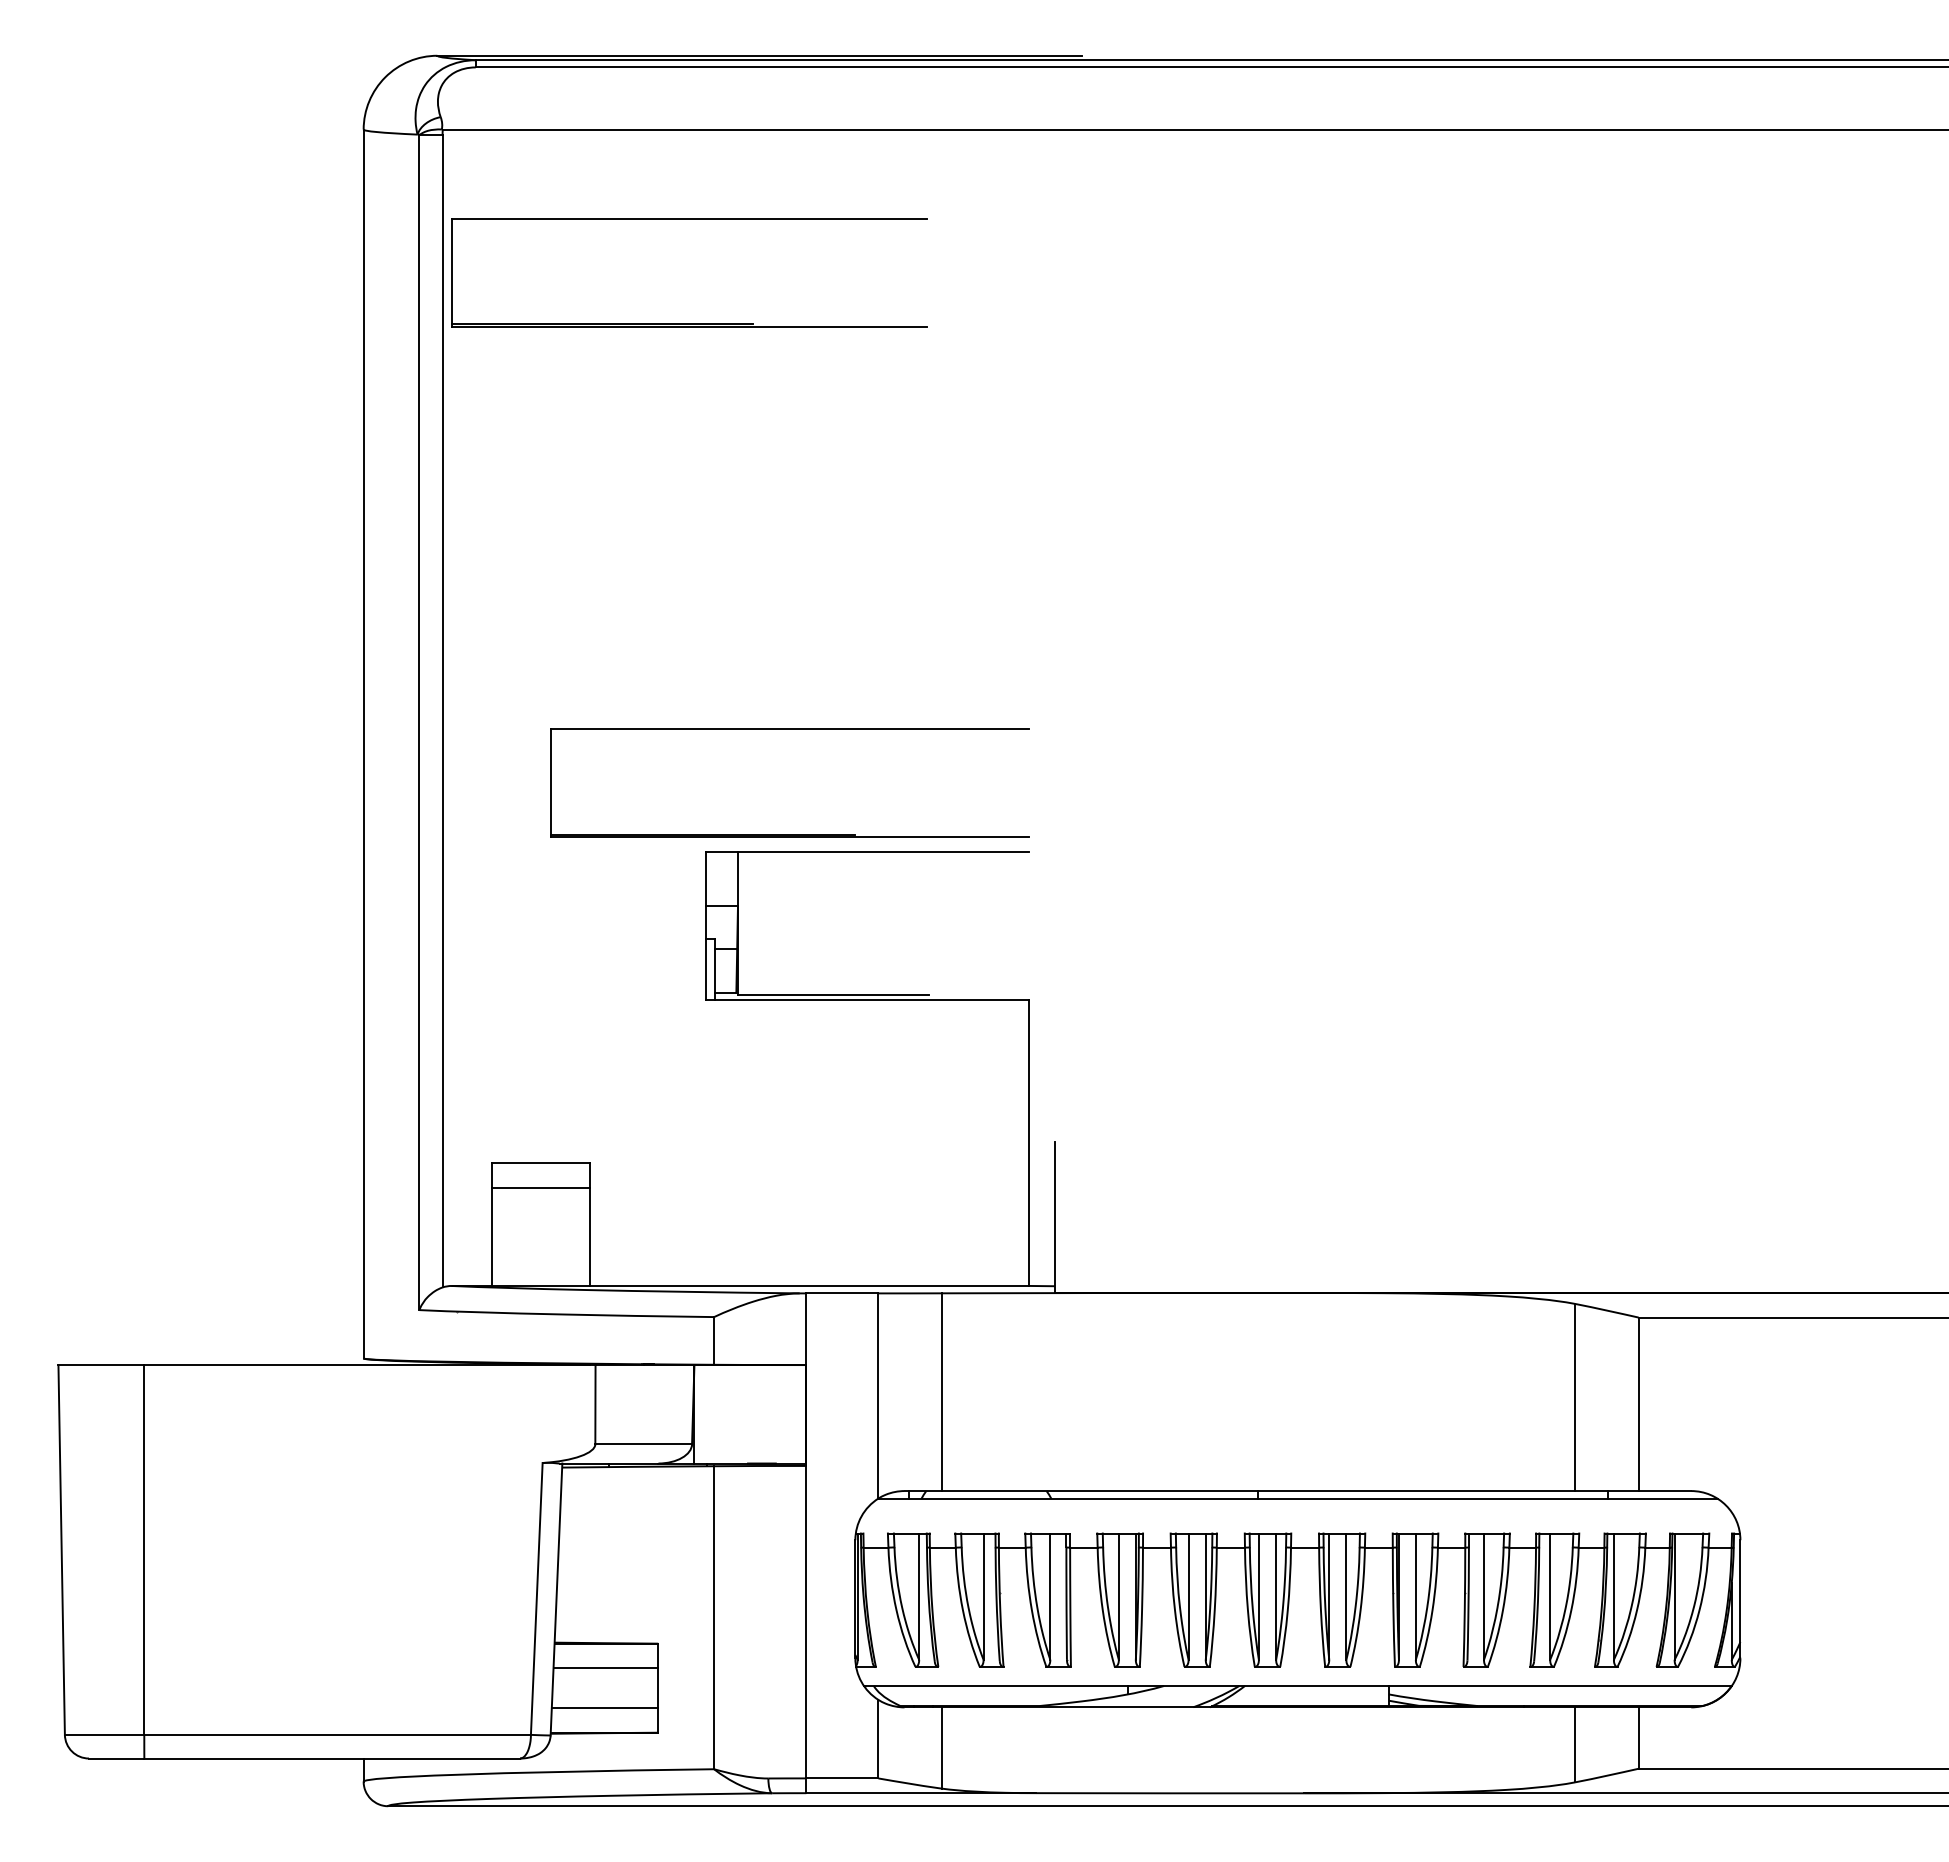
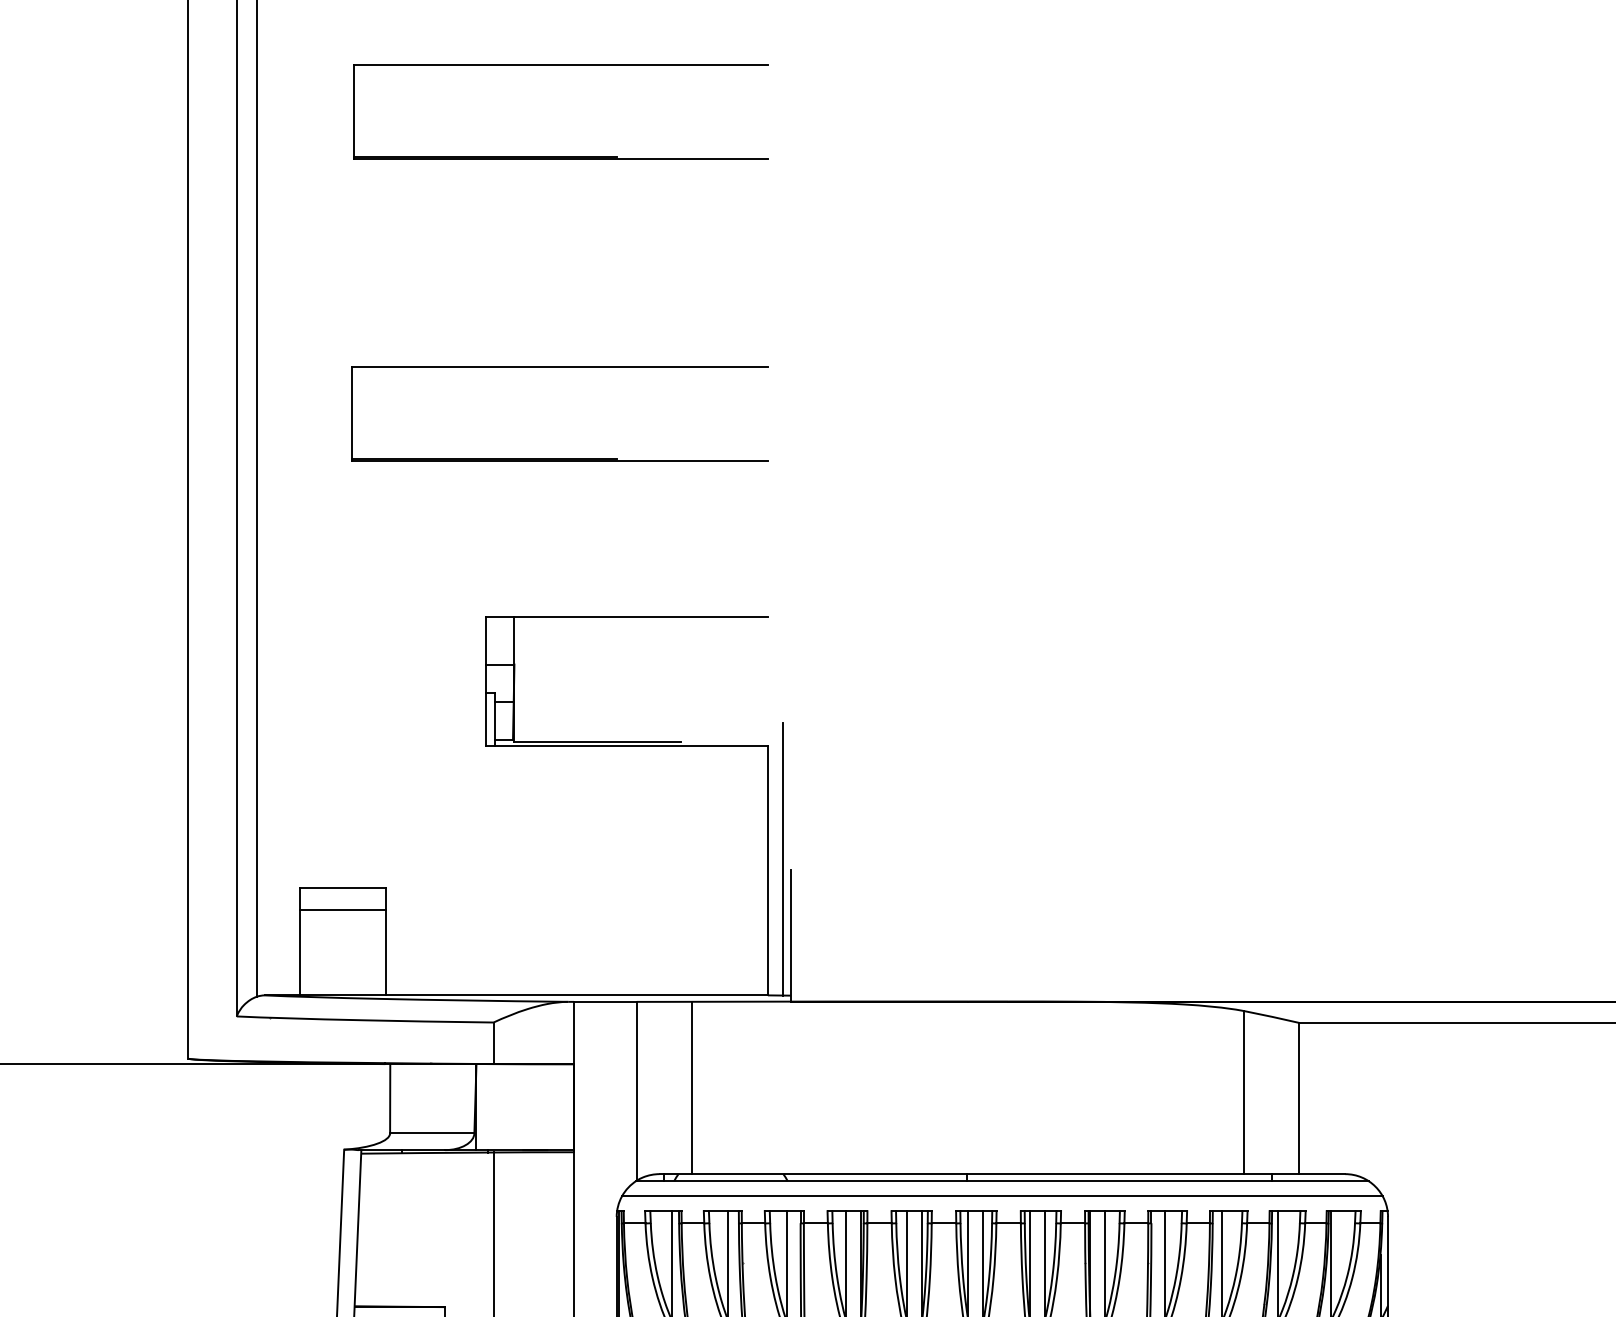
part: (689, 323) -> (561, 156), moved
part: (789, 834) -> (559, 459), moved
line: (1046, 1129) -> (783, 859), added
line: (1297, 1516) -> (1002, 1196), added

